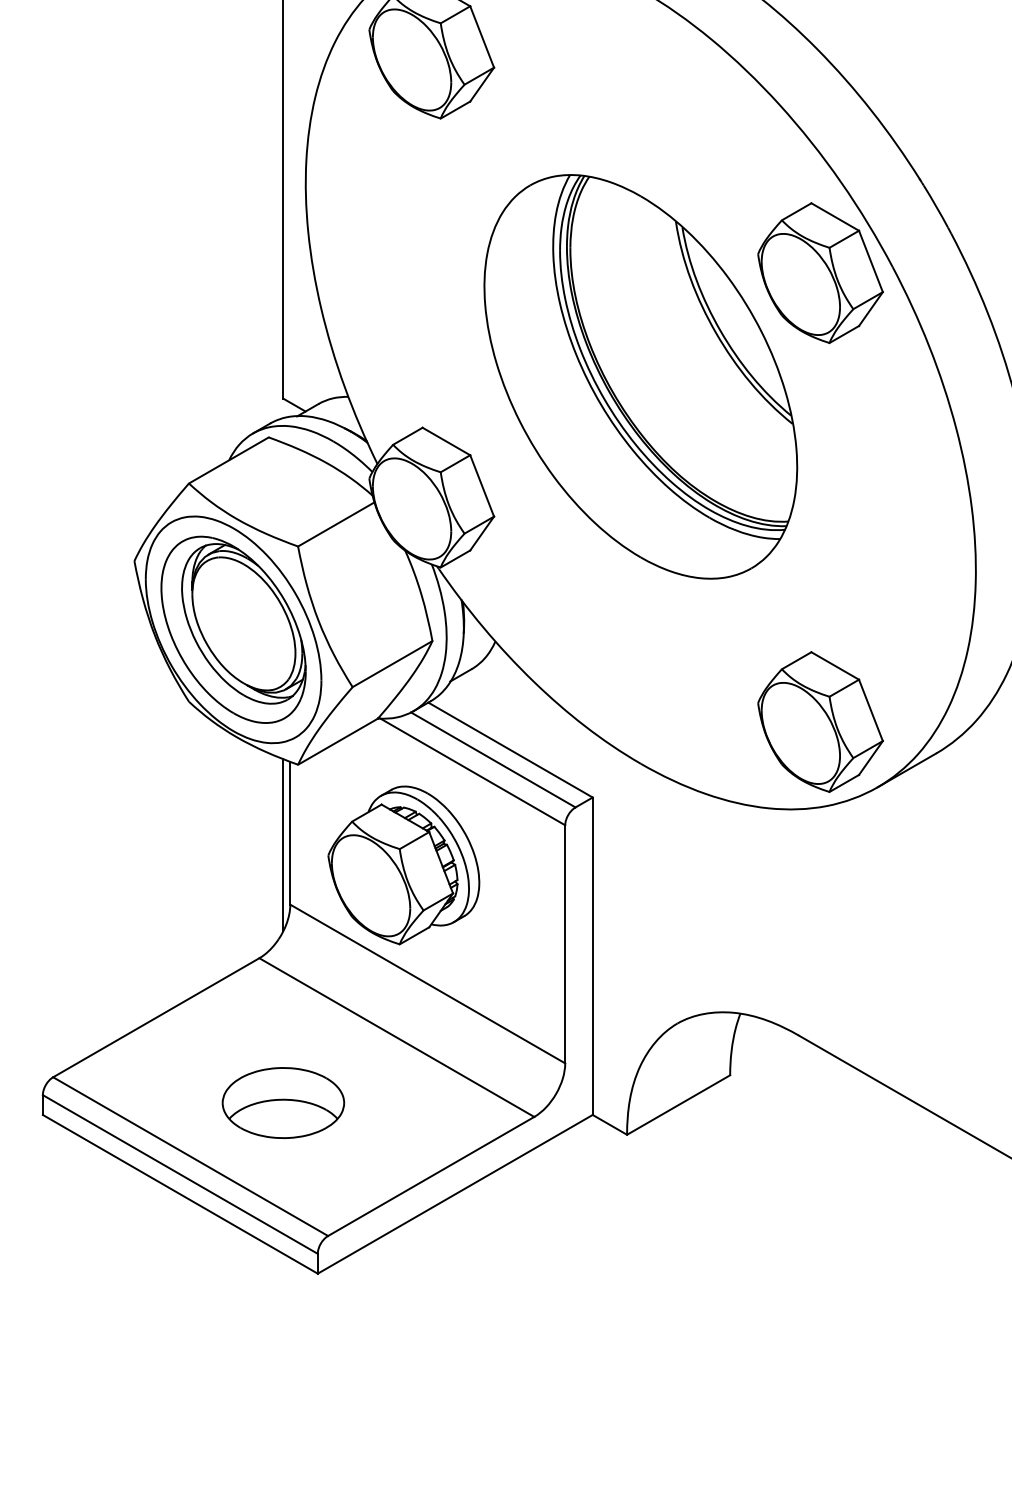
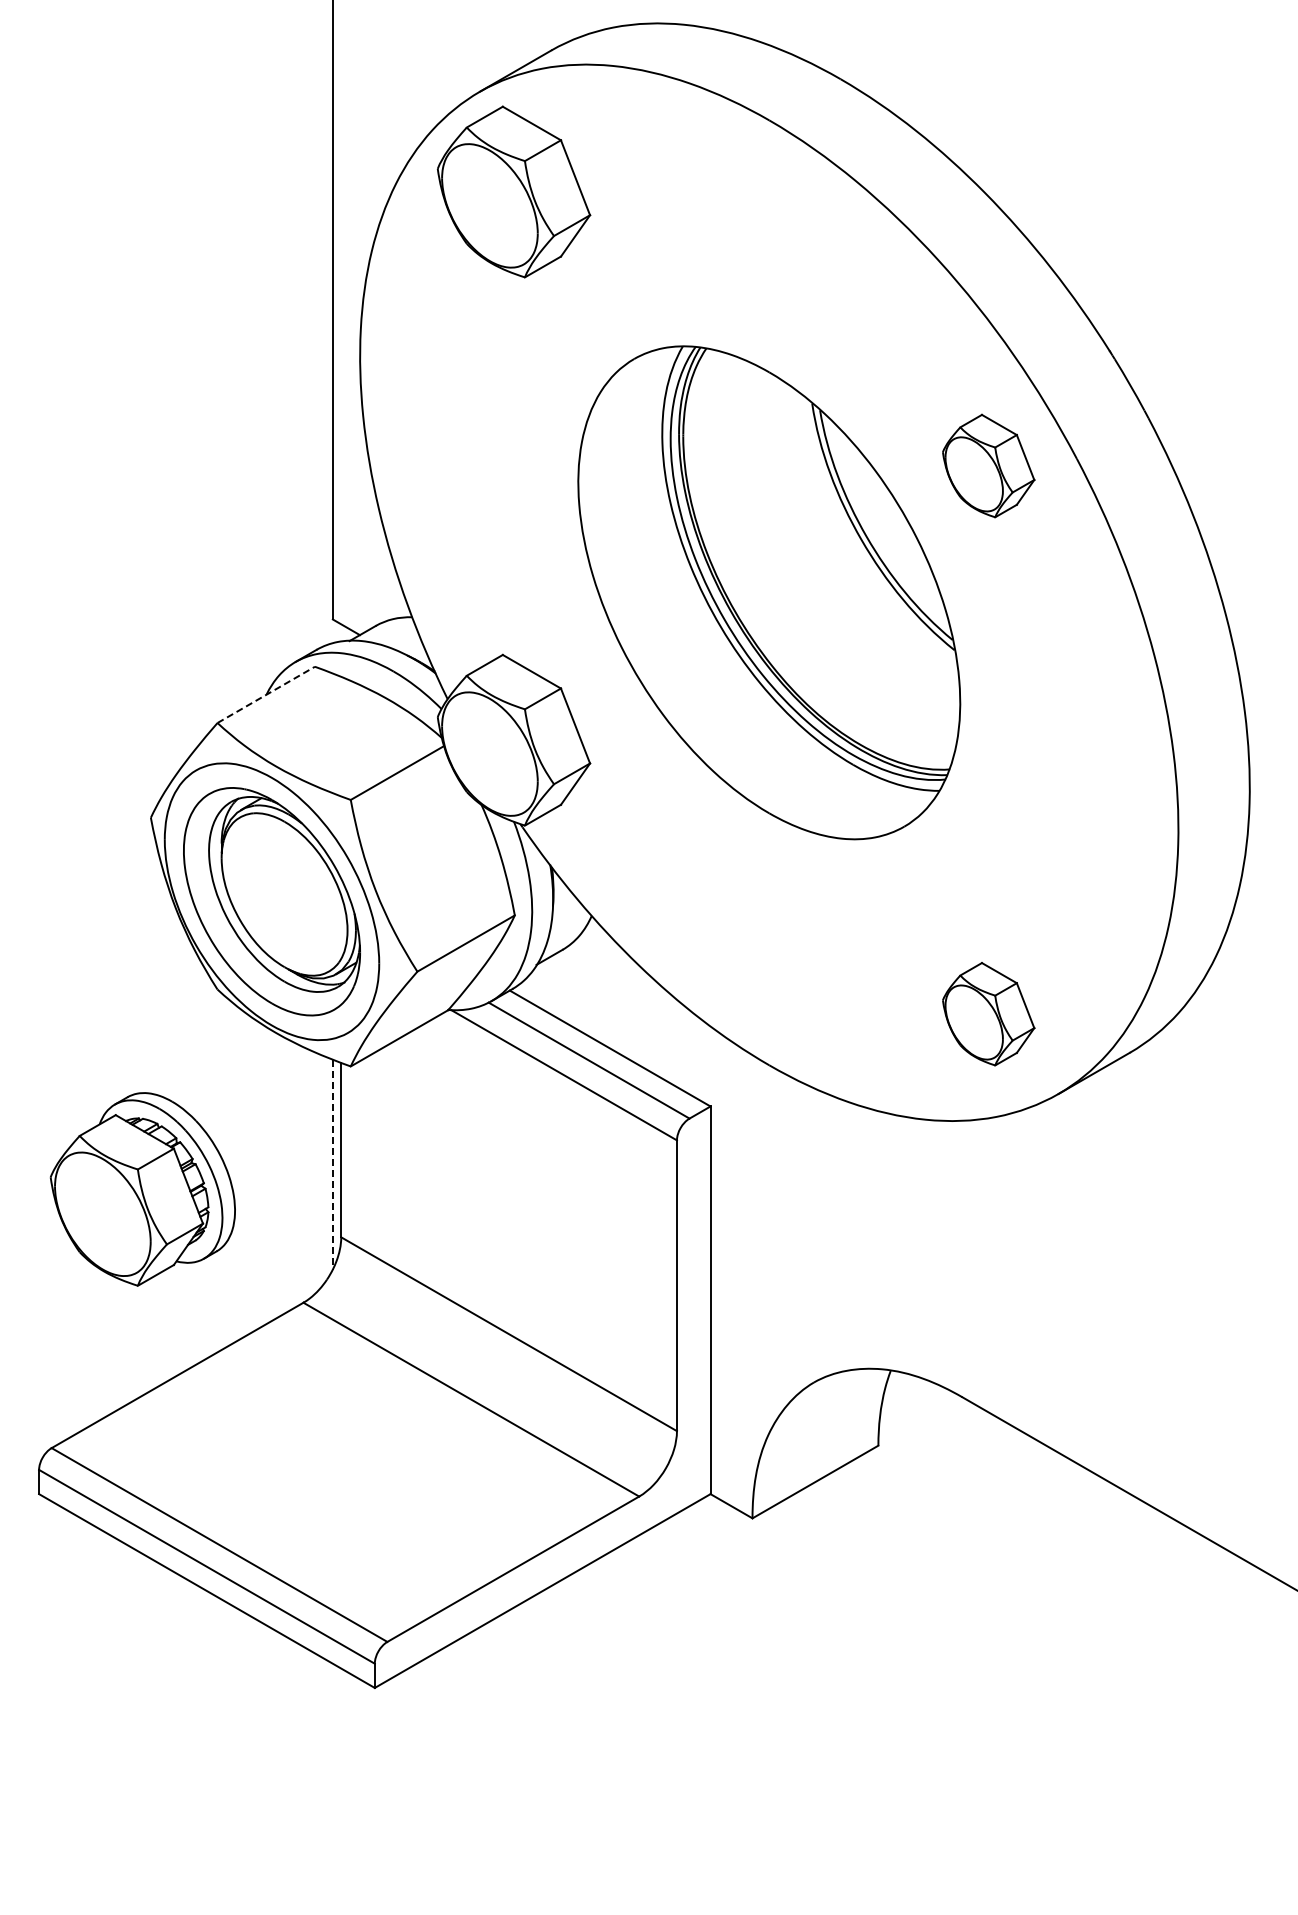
part: (820, 272) -> (988, 465), size x0.6
line: (229, 460) -> (266, 694), solid -> dashed
part: (820, 721) -> (988, 1013), size x0.6
line: (283, 845) -> (332, 1164), solid -> dashed
part: (403, 865) -> (142, 1189), moved
part: (283, 1102) -> (332, 1479), removed

